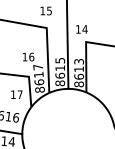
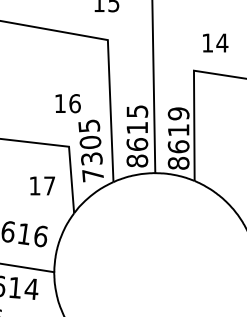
text: (81, 29) -> (214, 43), moved
text: (78, 61) -> (177, 113), 8613 -> 8619
text: (38, 78) -> (89, 150), 8617 -> 7305

